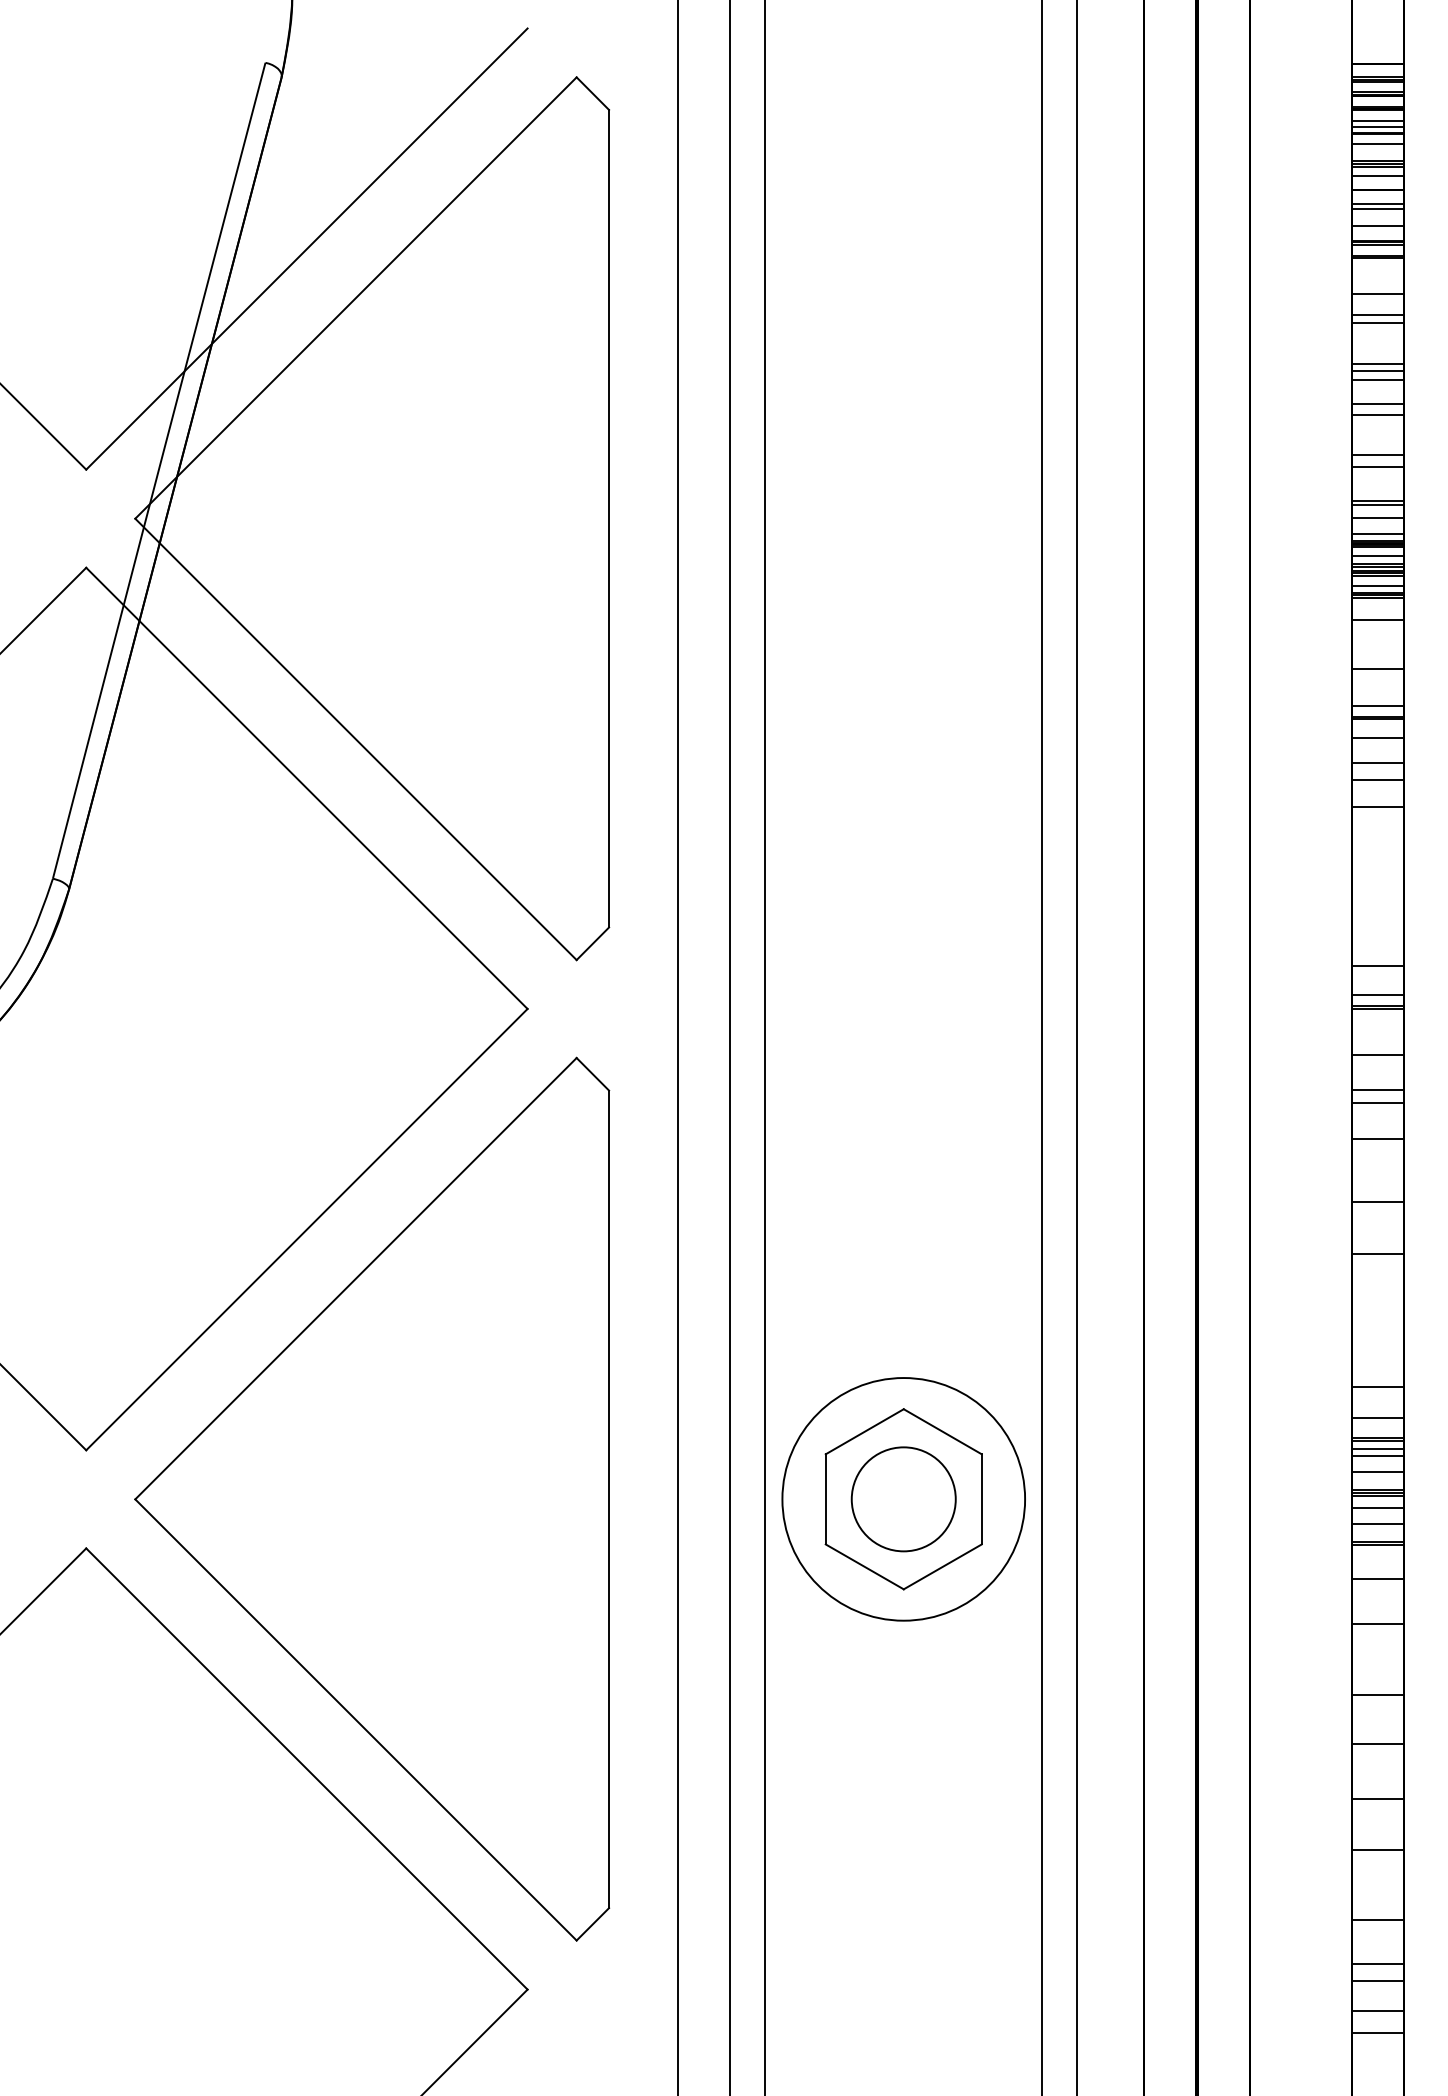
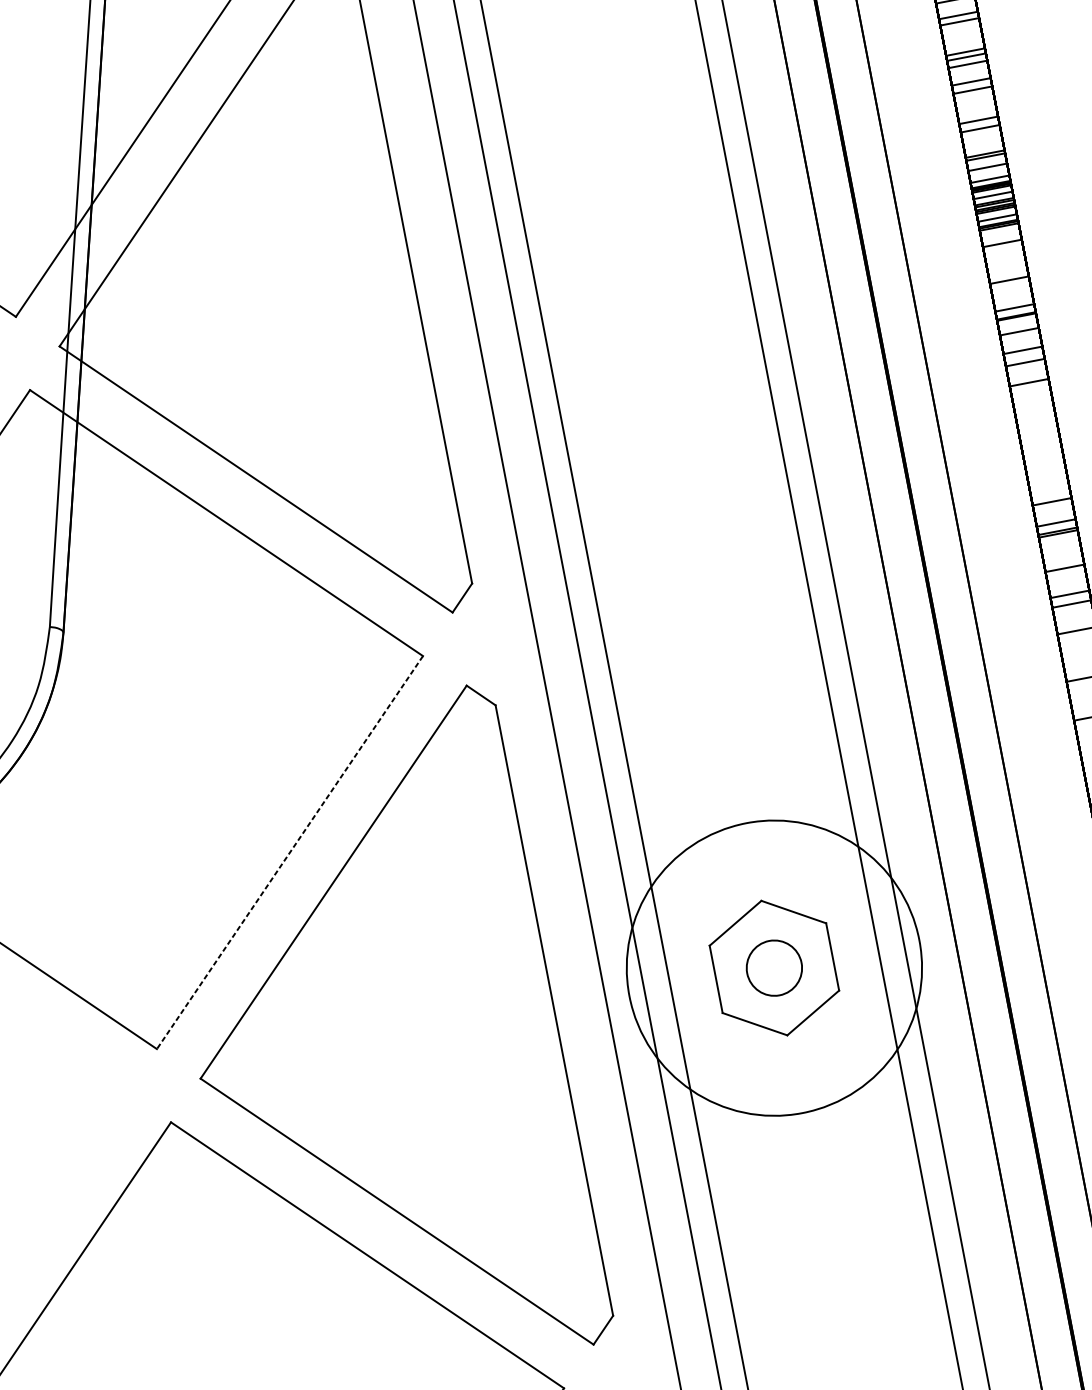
line: (306, 1229) -> (289, 852), solid -> dashed
circle: (903, 1499) -> (774, 968), size x0.7
circle: (903, 1499) -> (774, 968), size x1.6

